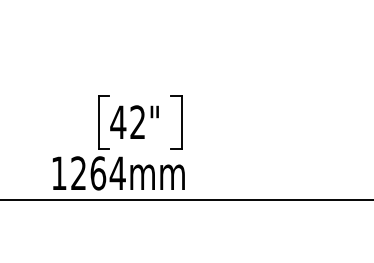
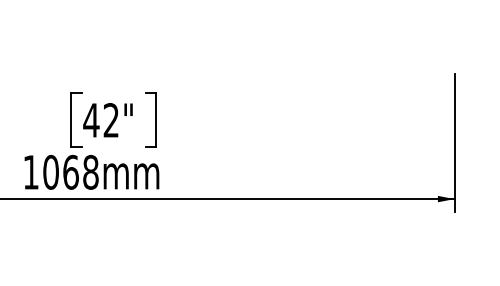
text: (98, 172) -> (71, 171), 1264mm -> 1068mm

